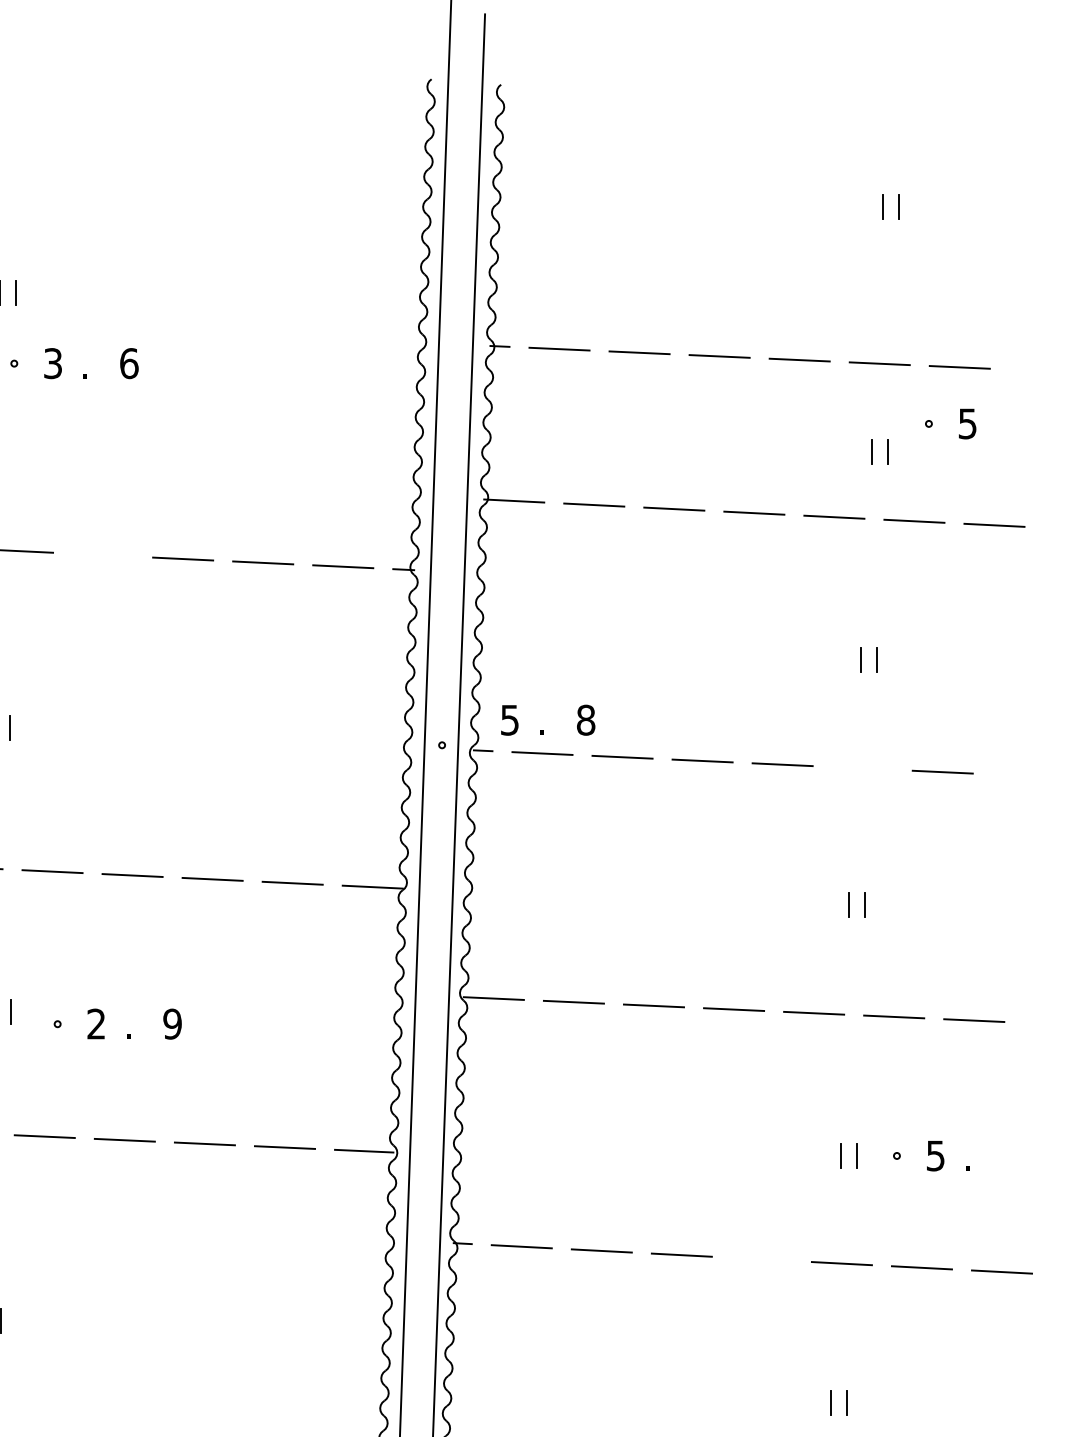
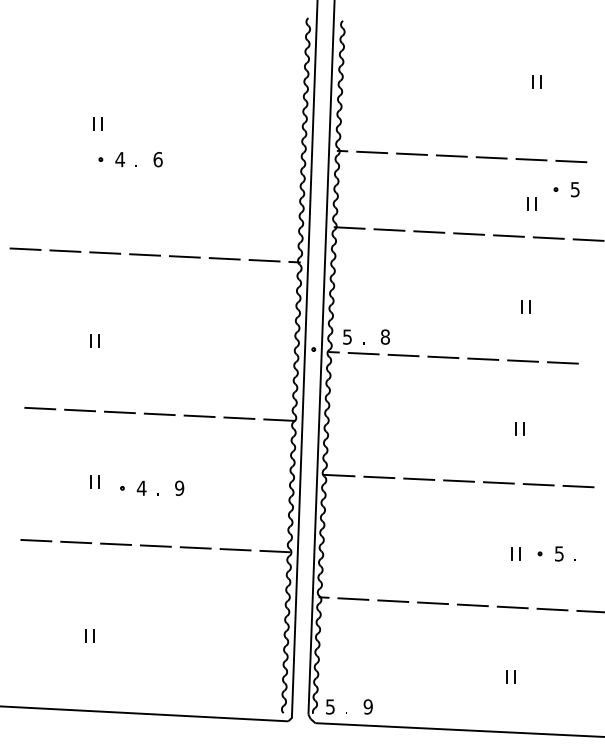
text: (51, 363) -> (119, 159), 3 -> 4
line: (103, 554) -> (145, 254), added
line: (861, 767) -> (522, 360), added
text: (95, 1022) -> (141, 487), 2 -> 4
line: (761, 1259) -> (472, 605), added

